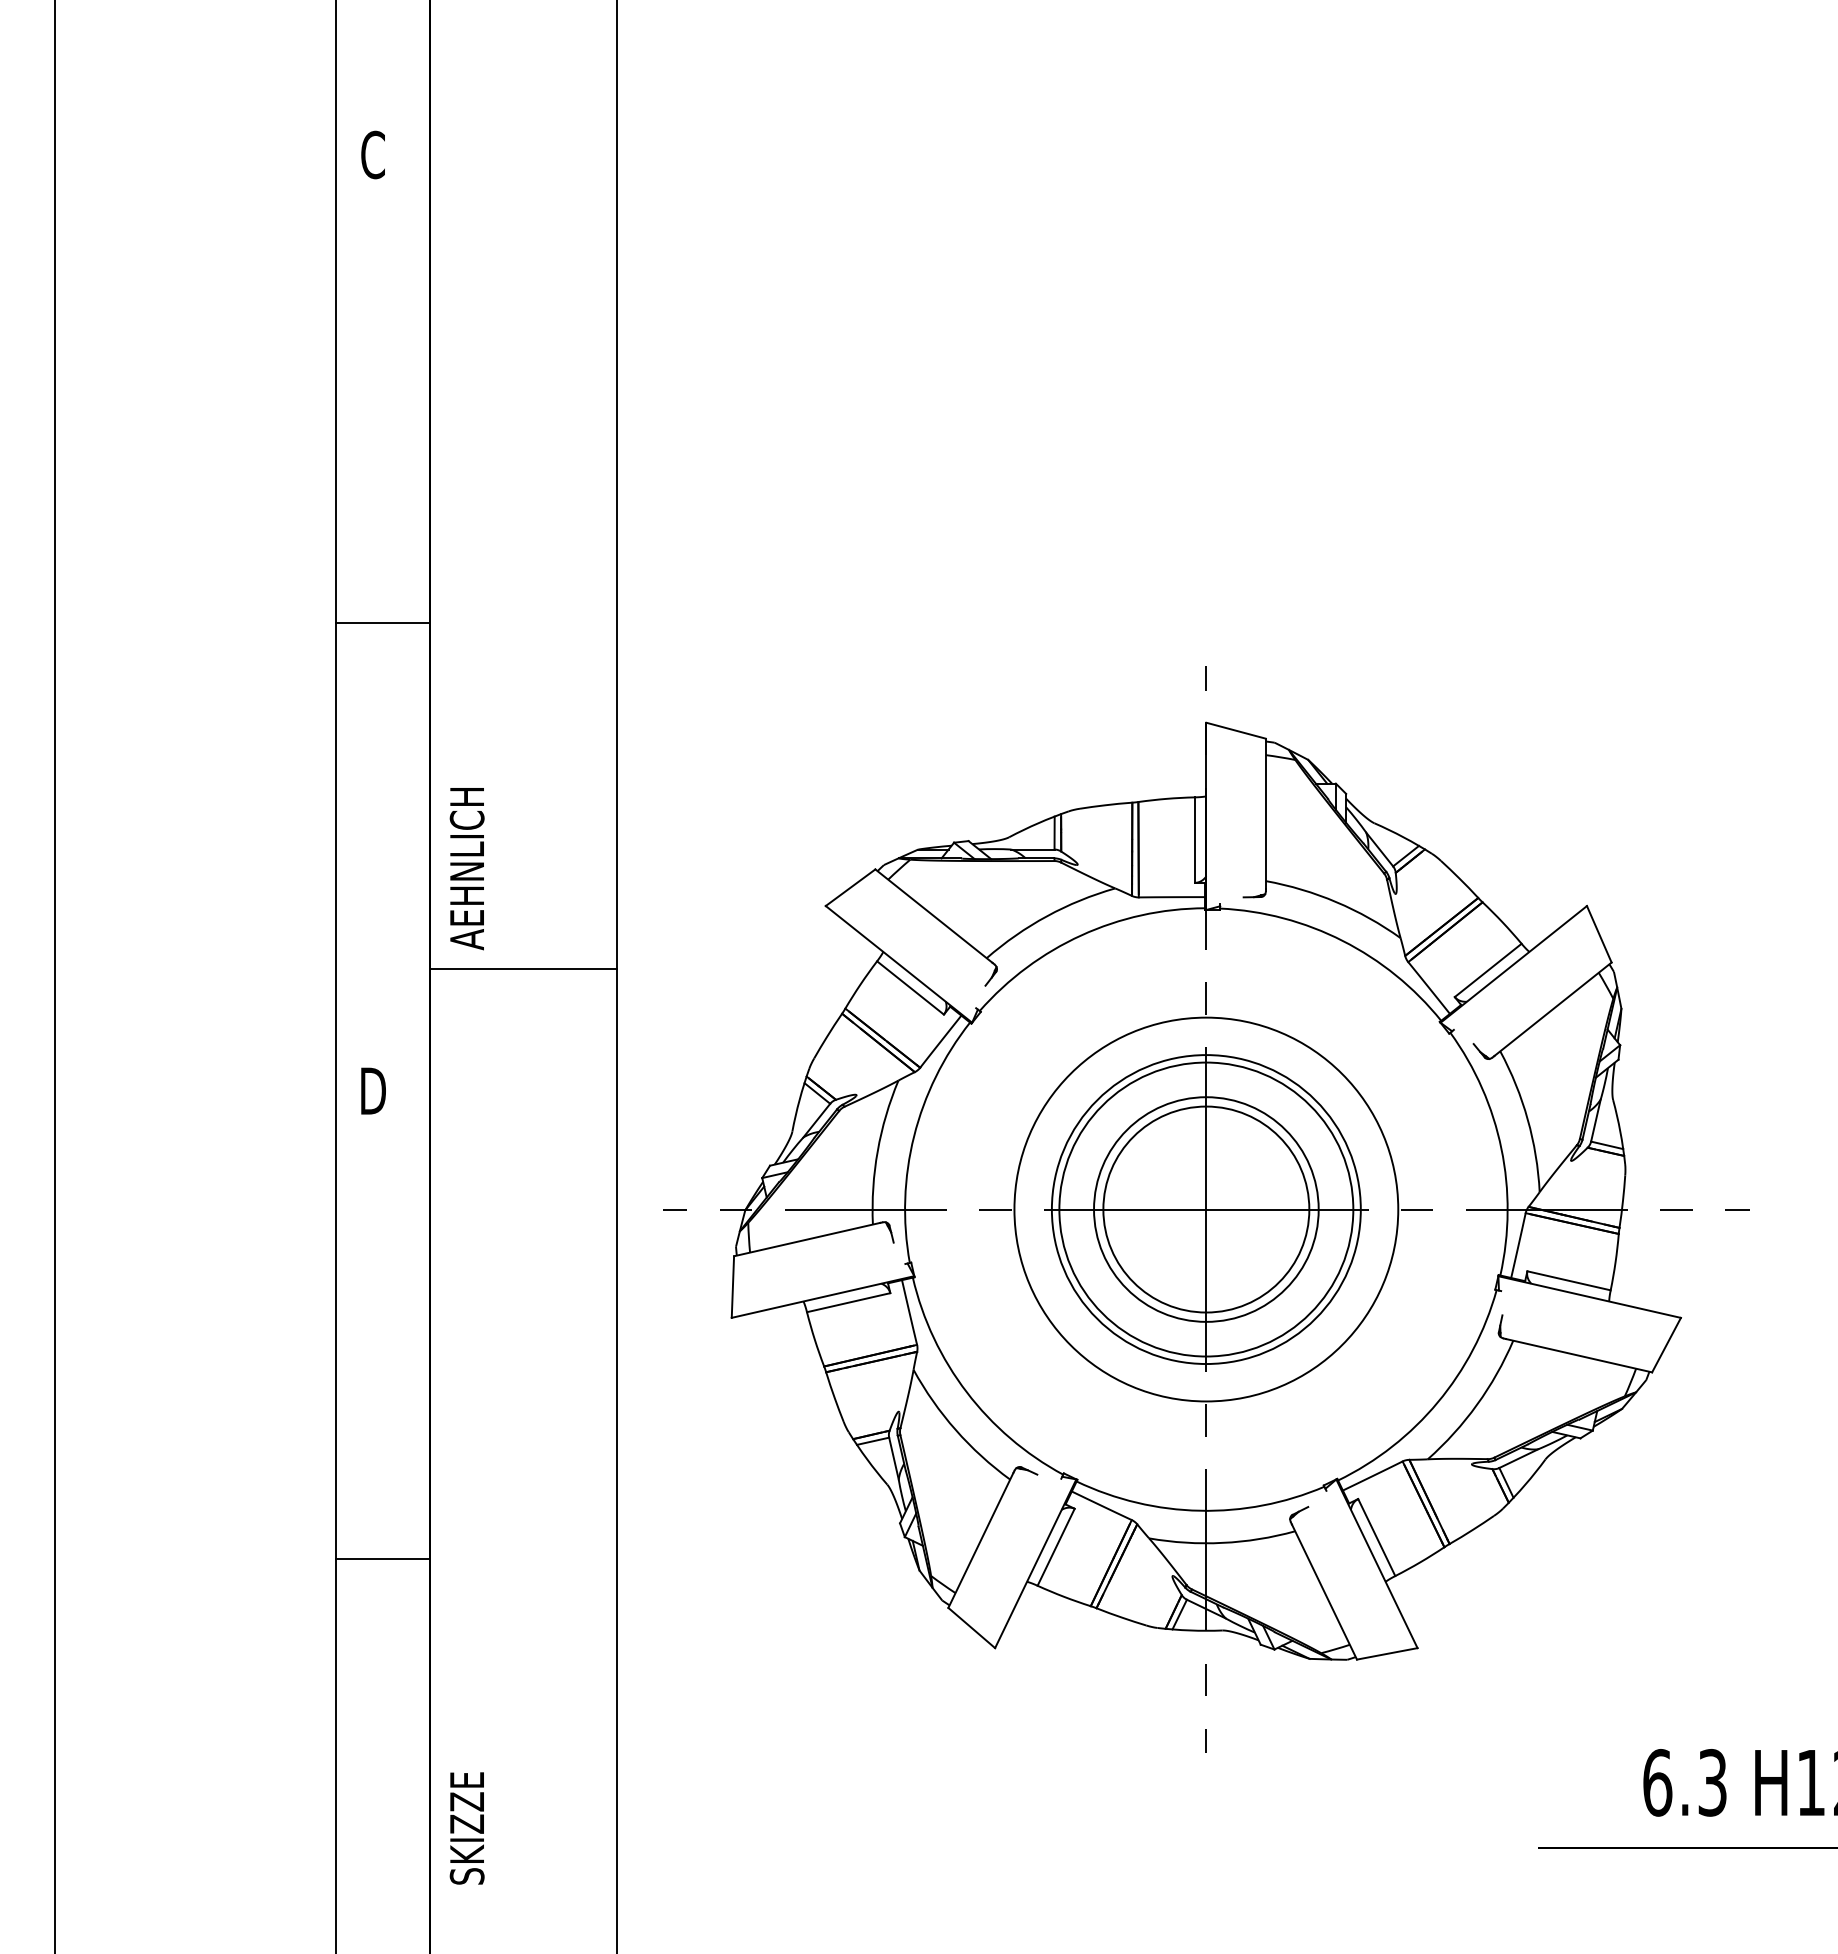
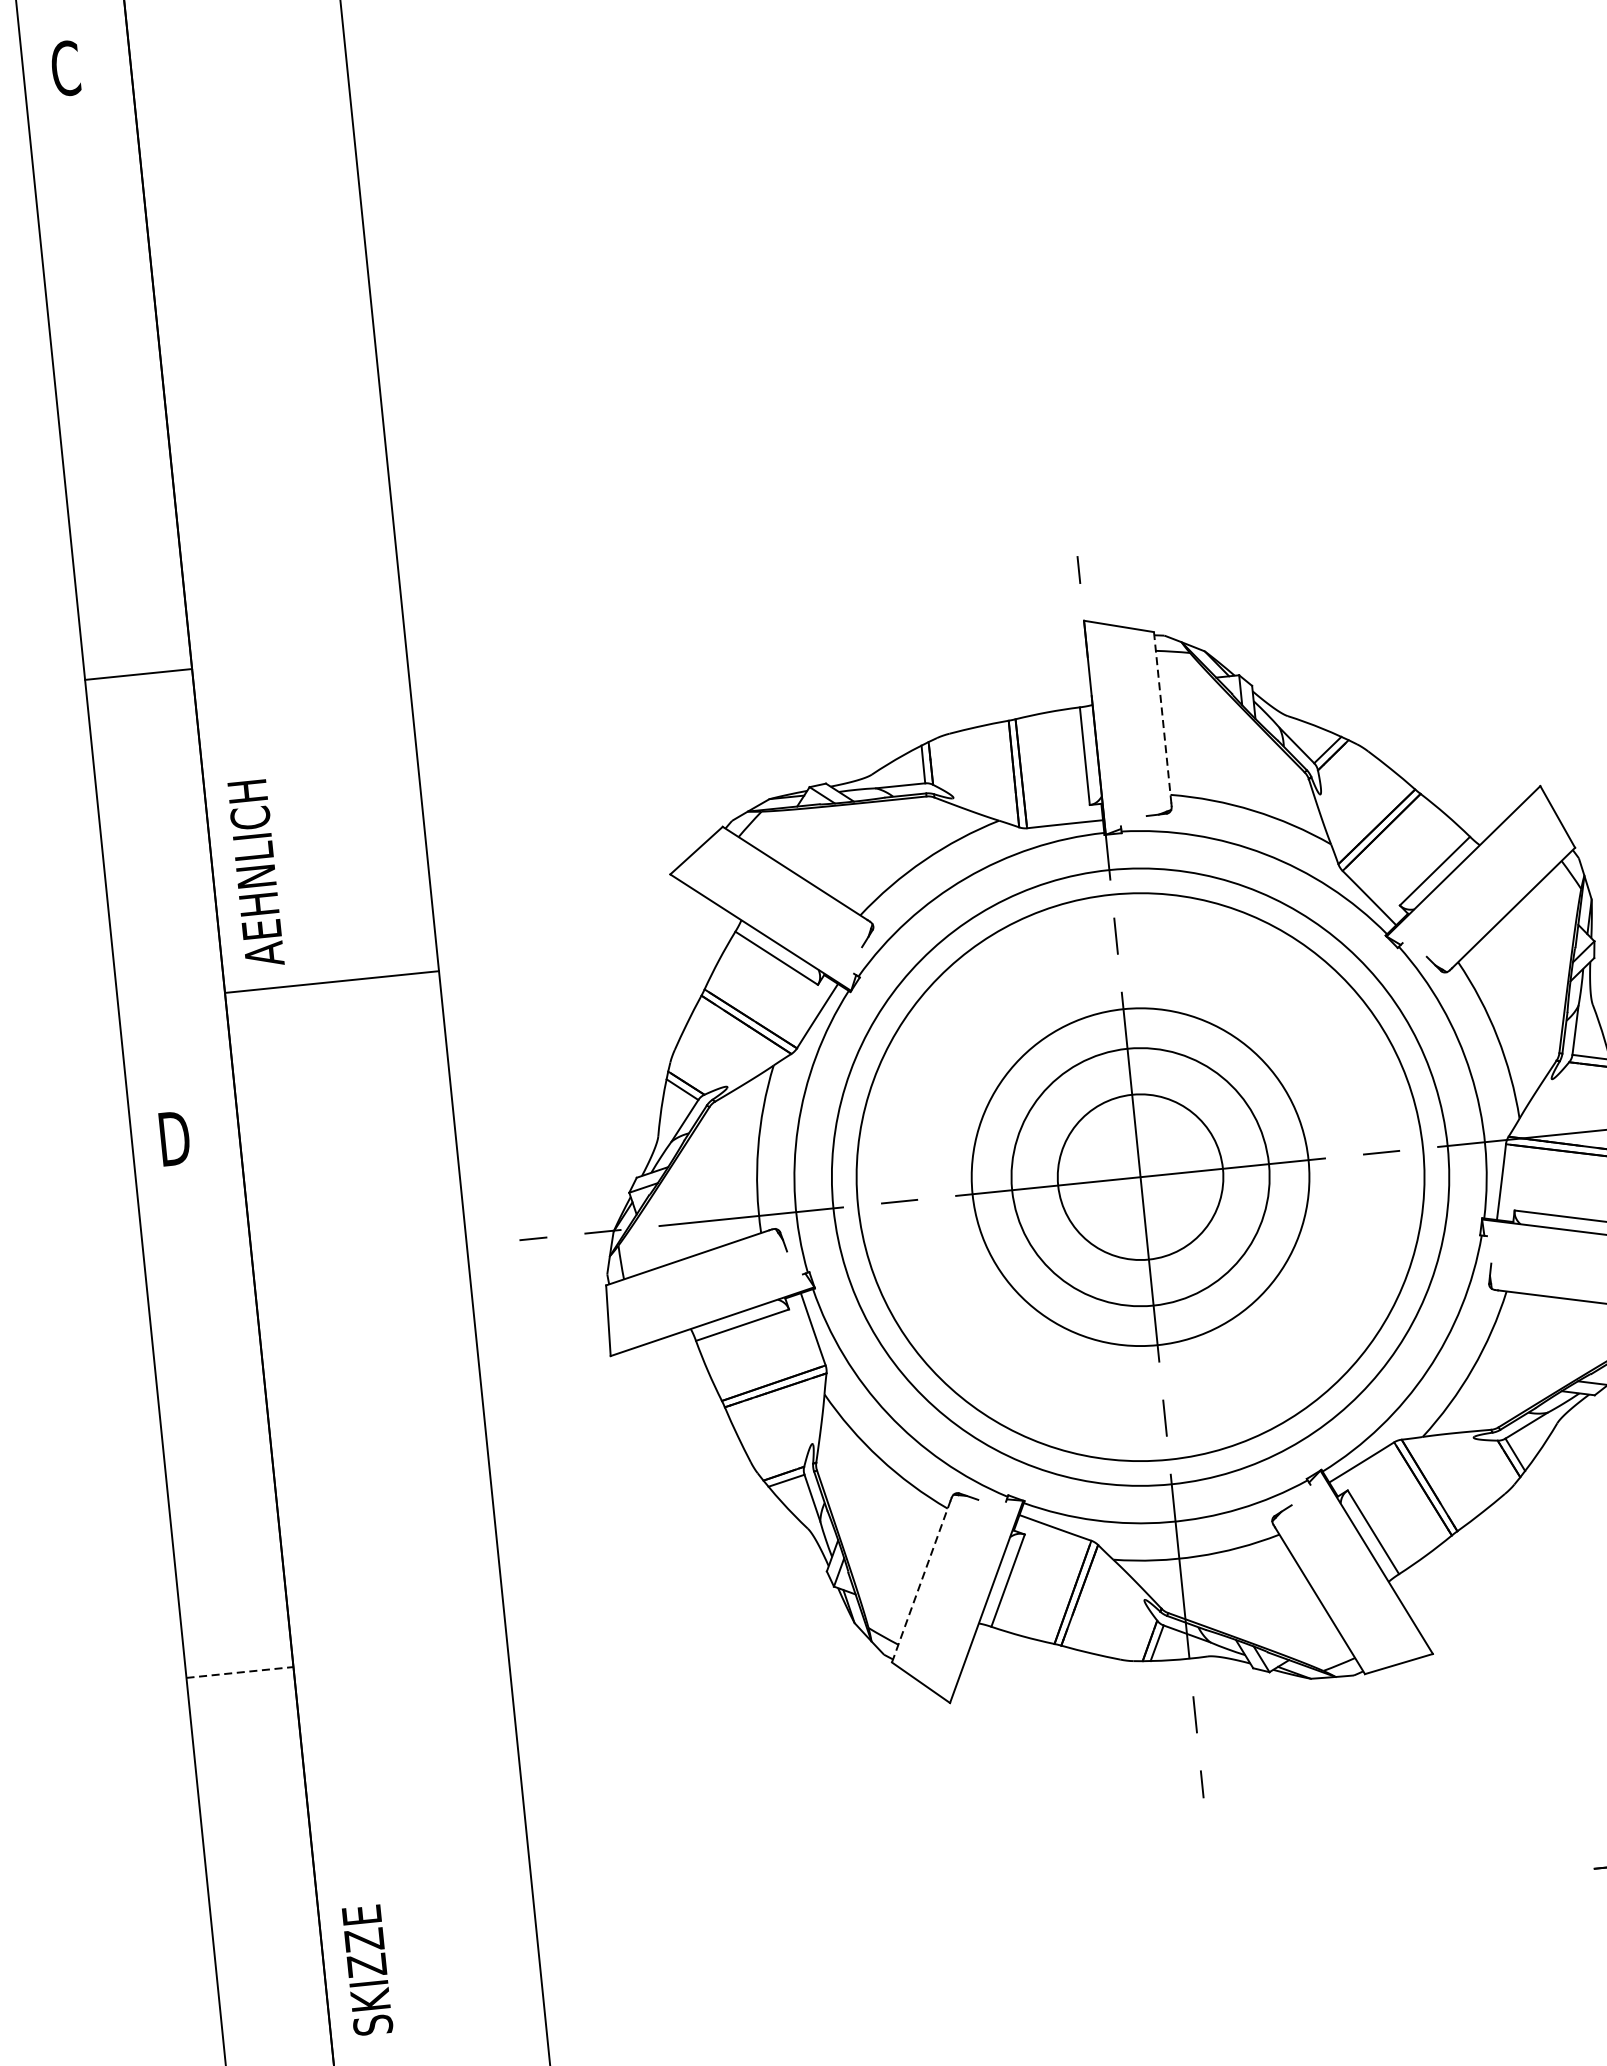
line: (382, 623) -> (138, 674), moved
line: (1265, 813) -> (1162, 717), solid -> dashed
circle: (1205, 1209) -> (1139, 1177), size x1.6
circle: (1206, 1209) -> (1140, 1177), size x0.7
circle: (1206, 1209) -> (1140, 1177), size x1.4
line: (980, 1540) -> (920, 1581), solid -> dashed
line: (382, 1559) -> (239, 1672), solid -> dashed

